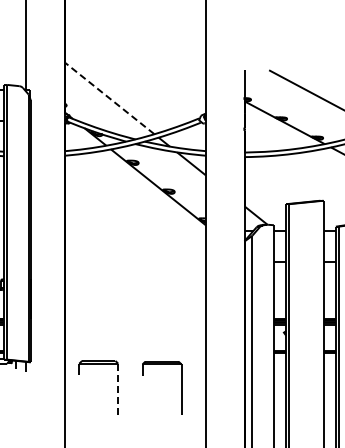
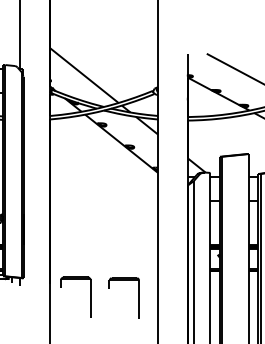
line: (109, 98) -> (84, 75), dashed -> solid
line: (118, 388) -> (90, 298), dashed -> solid

